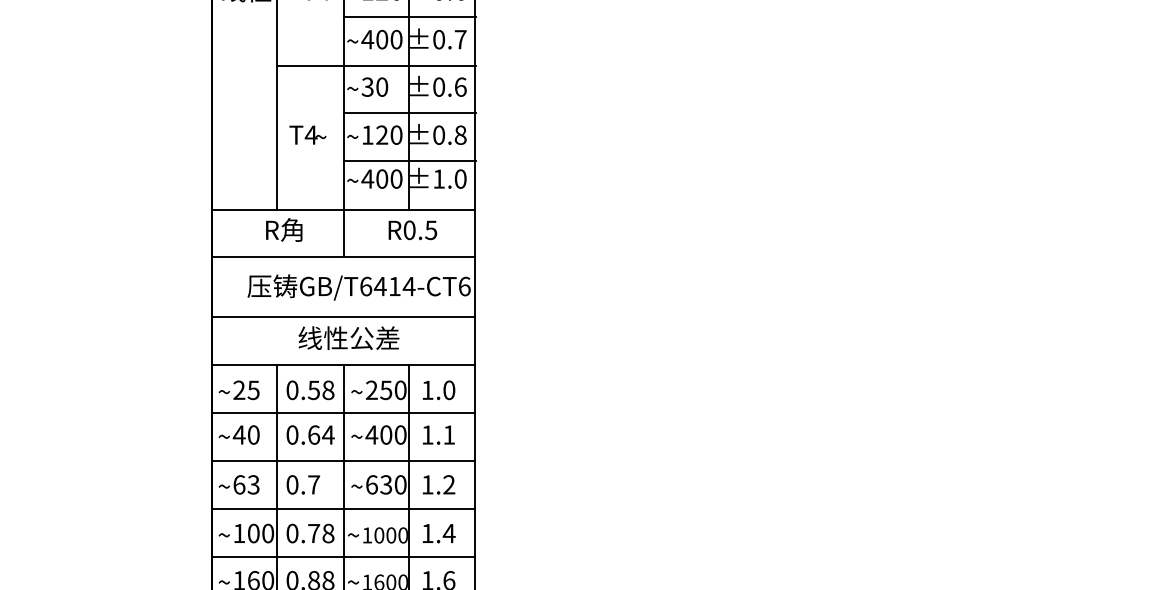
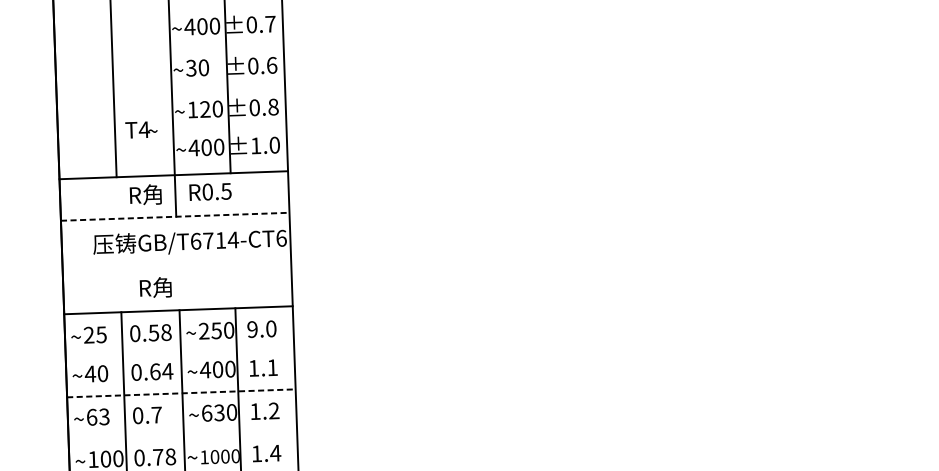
line: (410, 17) -> (226, 6), removed
line: (376, 65) -> (198, 49), removed
line: (410, 113) -> (229, 89), removed
text: (307, 134) -> (141, 129), moved
line: (410, 161) -> (230, 131), removed
text: (284, 229) -> (146, 194), moved
text: (412, 230) -> (210, 192), moved
line: (343, 257) -> (175, 216), solid -> dashed
text: (379, 286) -> (207, 240), GB/T6414-CT6 -> GB/T6714-CT6
line: (342, 317) -> (176, 268), removed
text: (348, 338) -> (182, 286), 线性公差 -> R角
text: (427, 390) -> (252, 329), 1.0 -> 9.0
line: (342, 413) -> (179, 352), removed
line: (343, 460) -> (181, 393), solid -> dashed
line: (342, 508) -> (182, 434), removed

